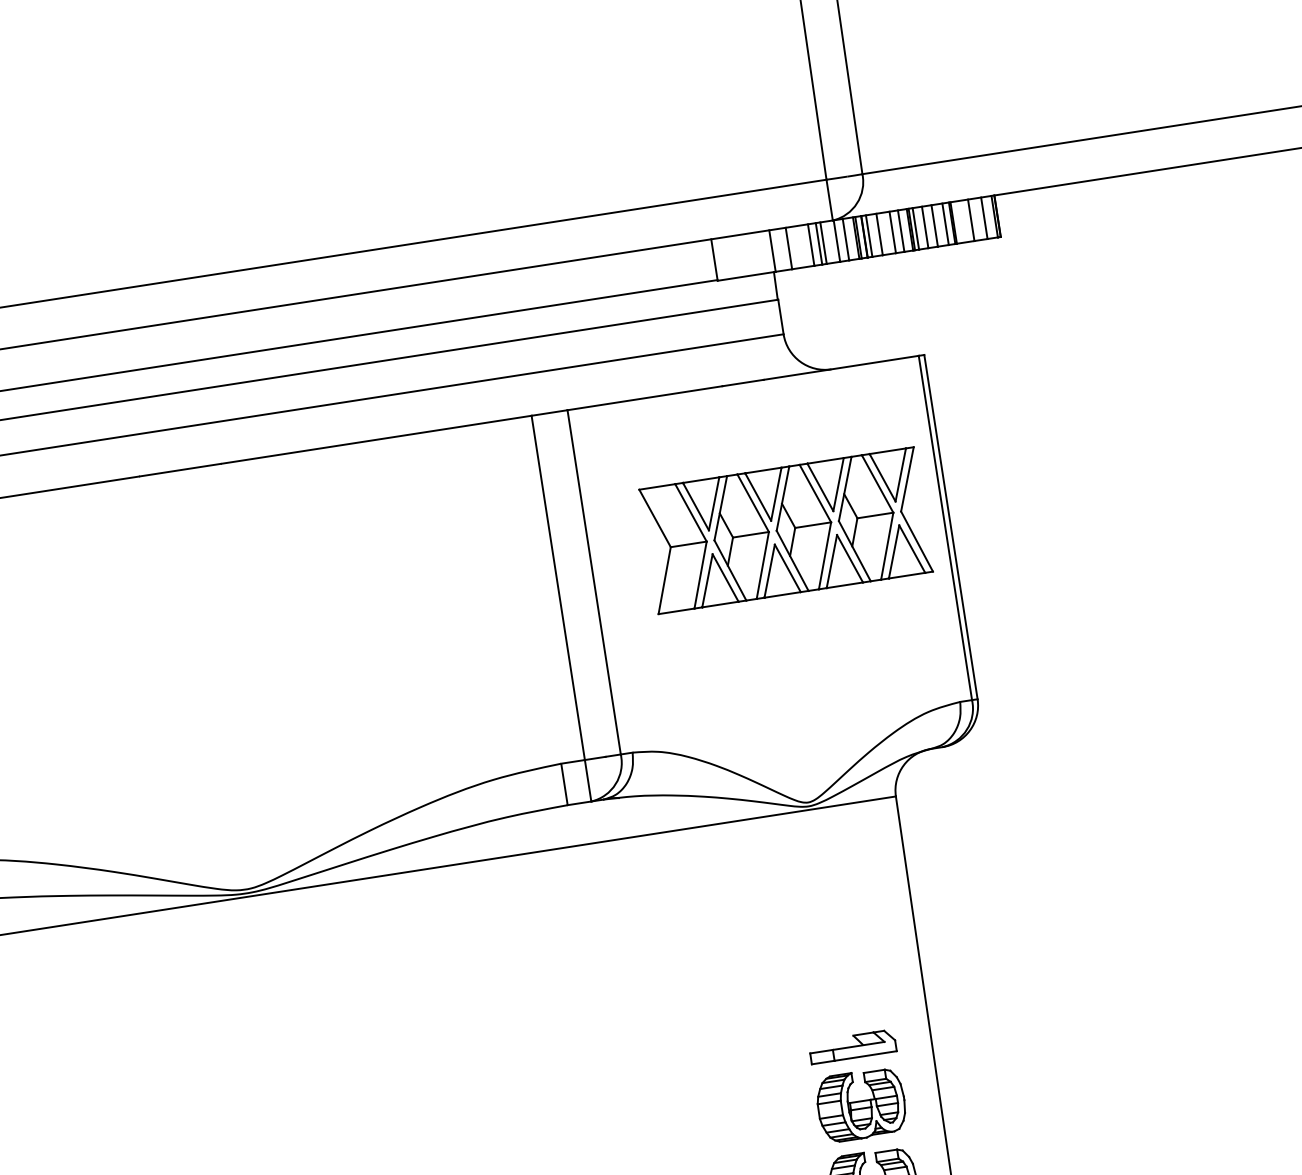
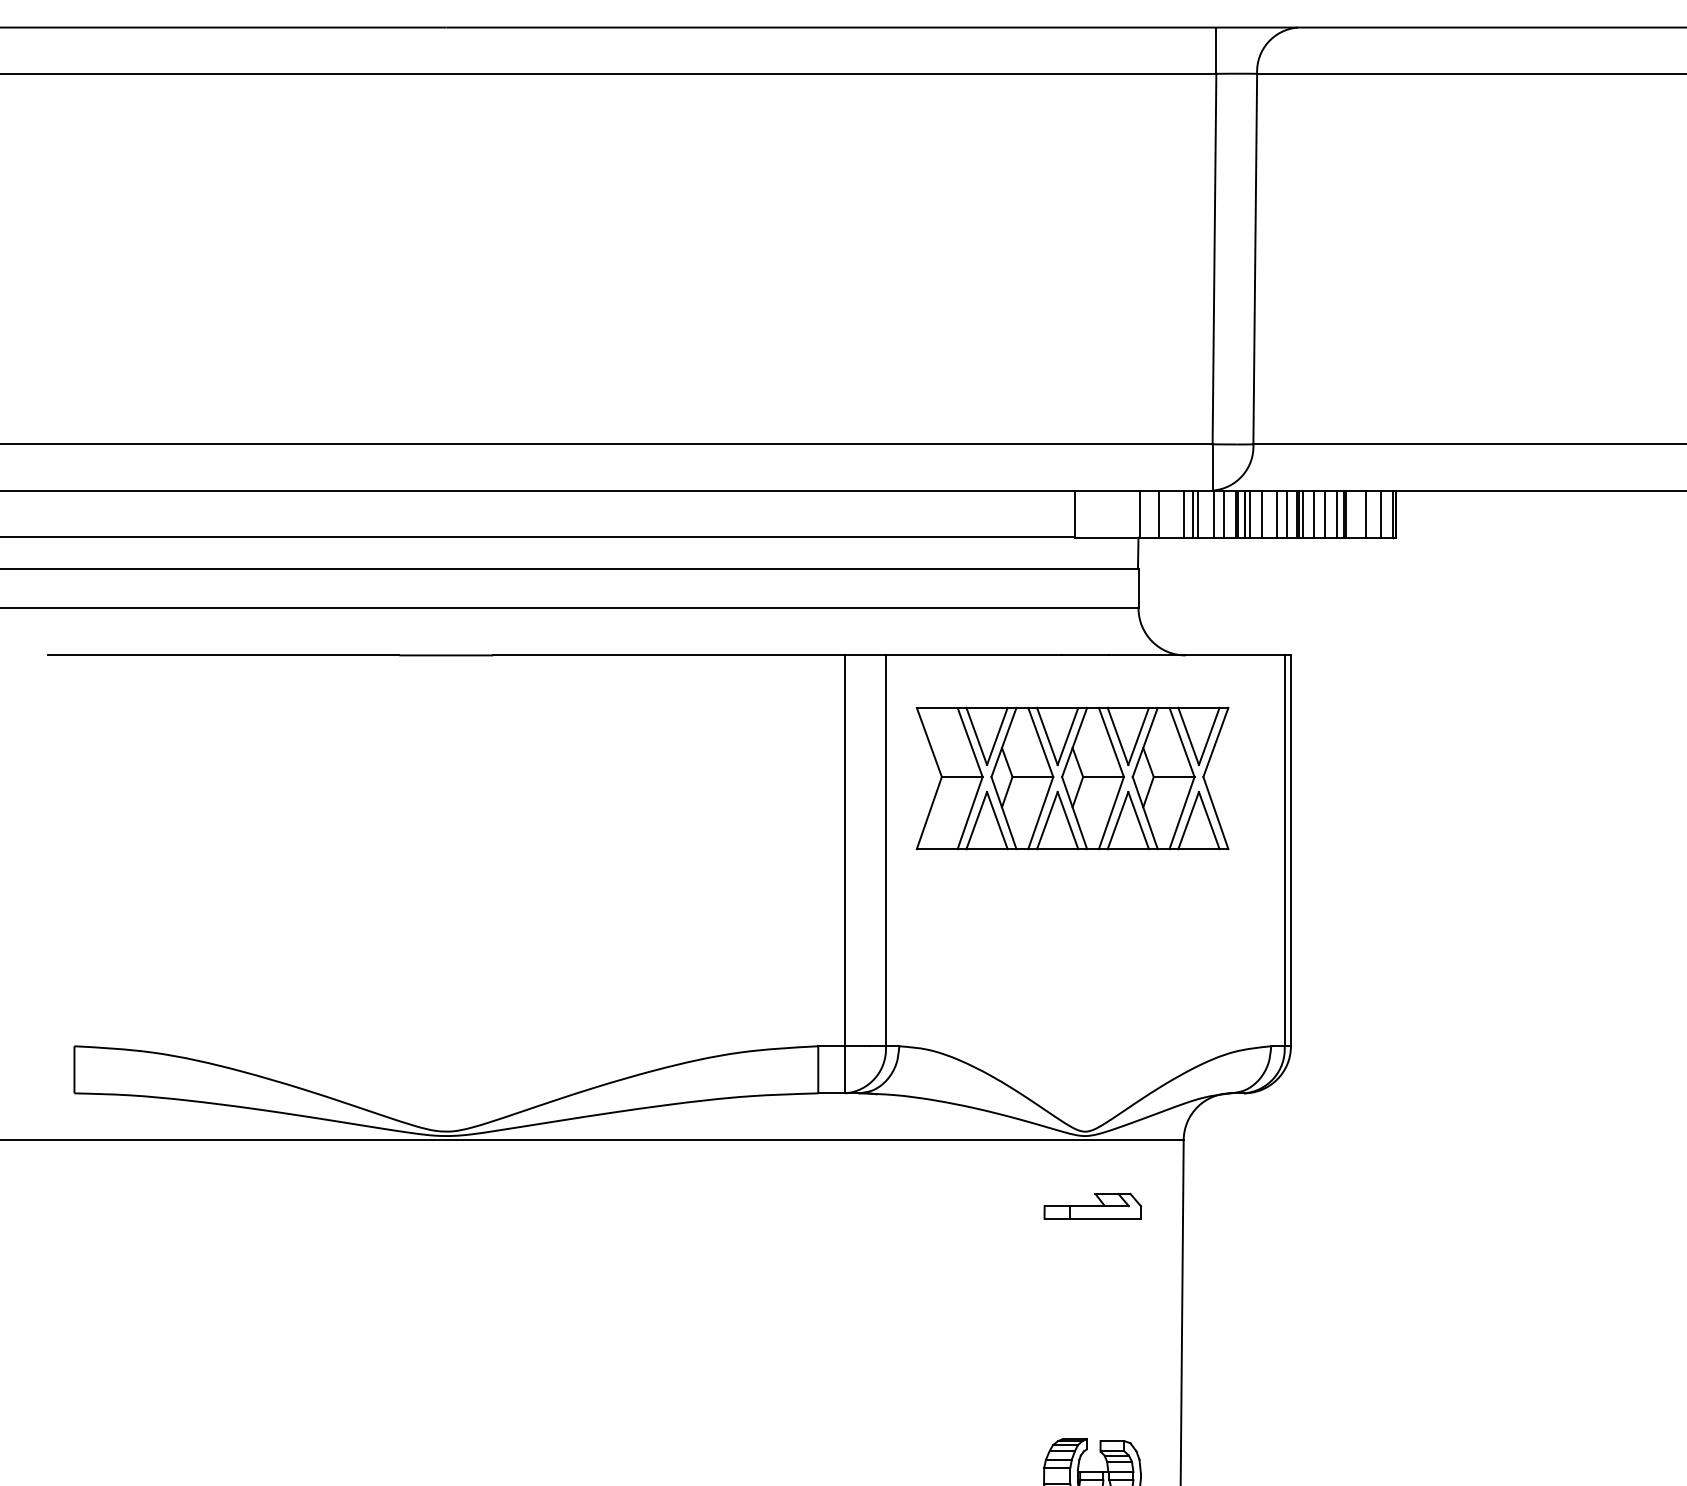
part: (786, 530) -> (1072, 778), moved
part: (852, 1046) -> (1092, 1205), moved

